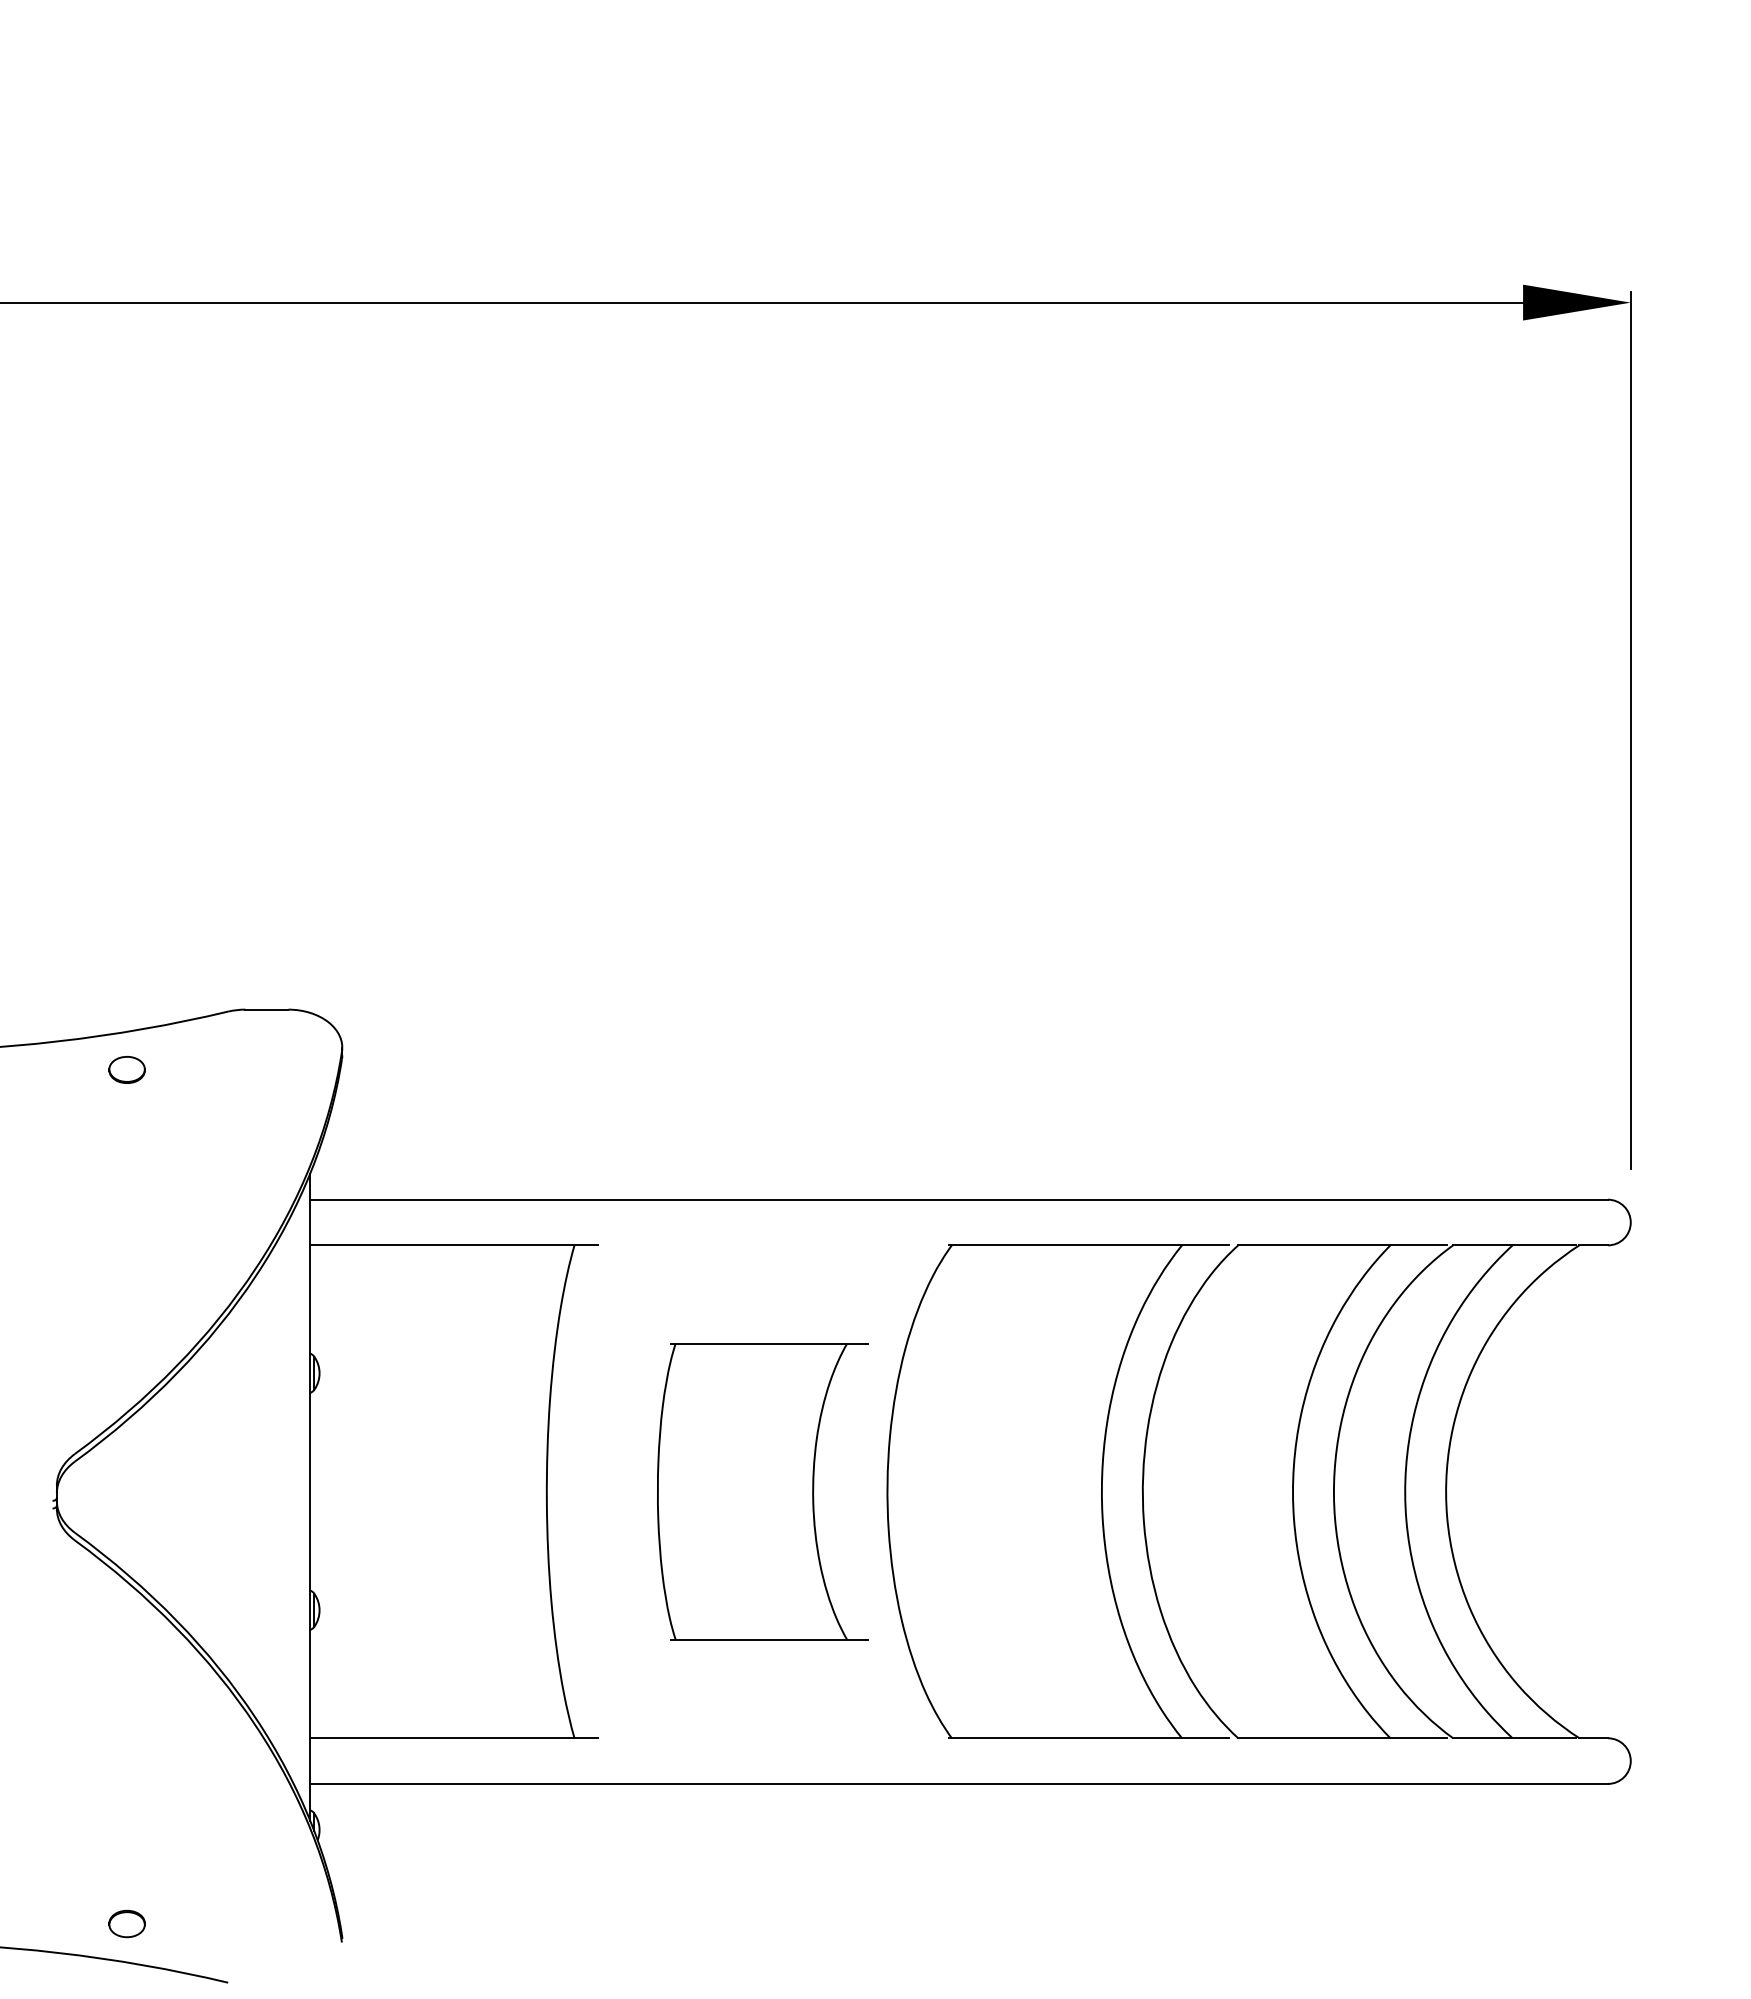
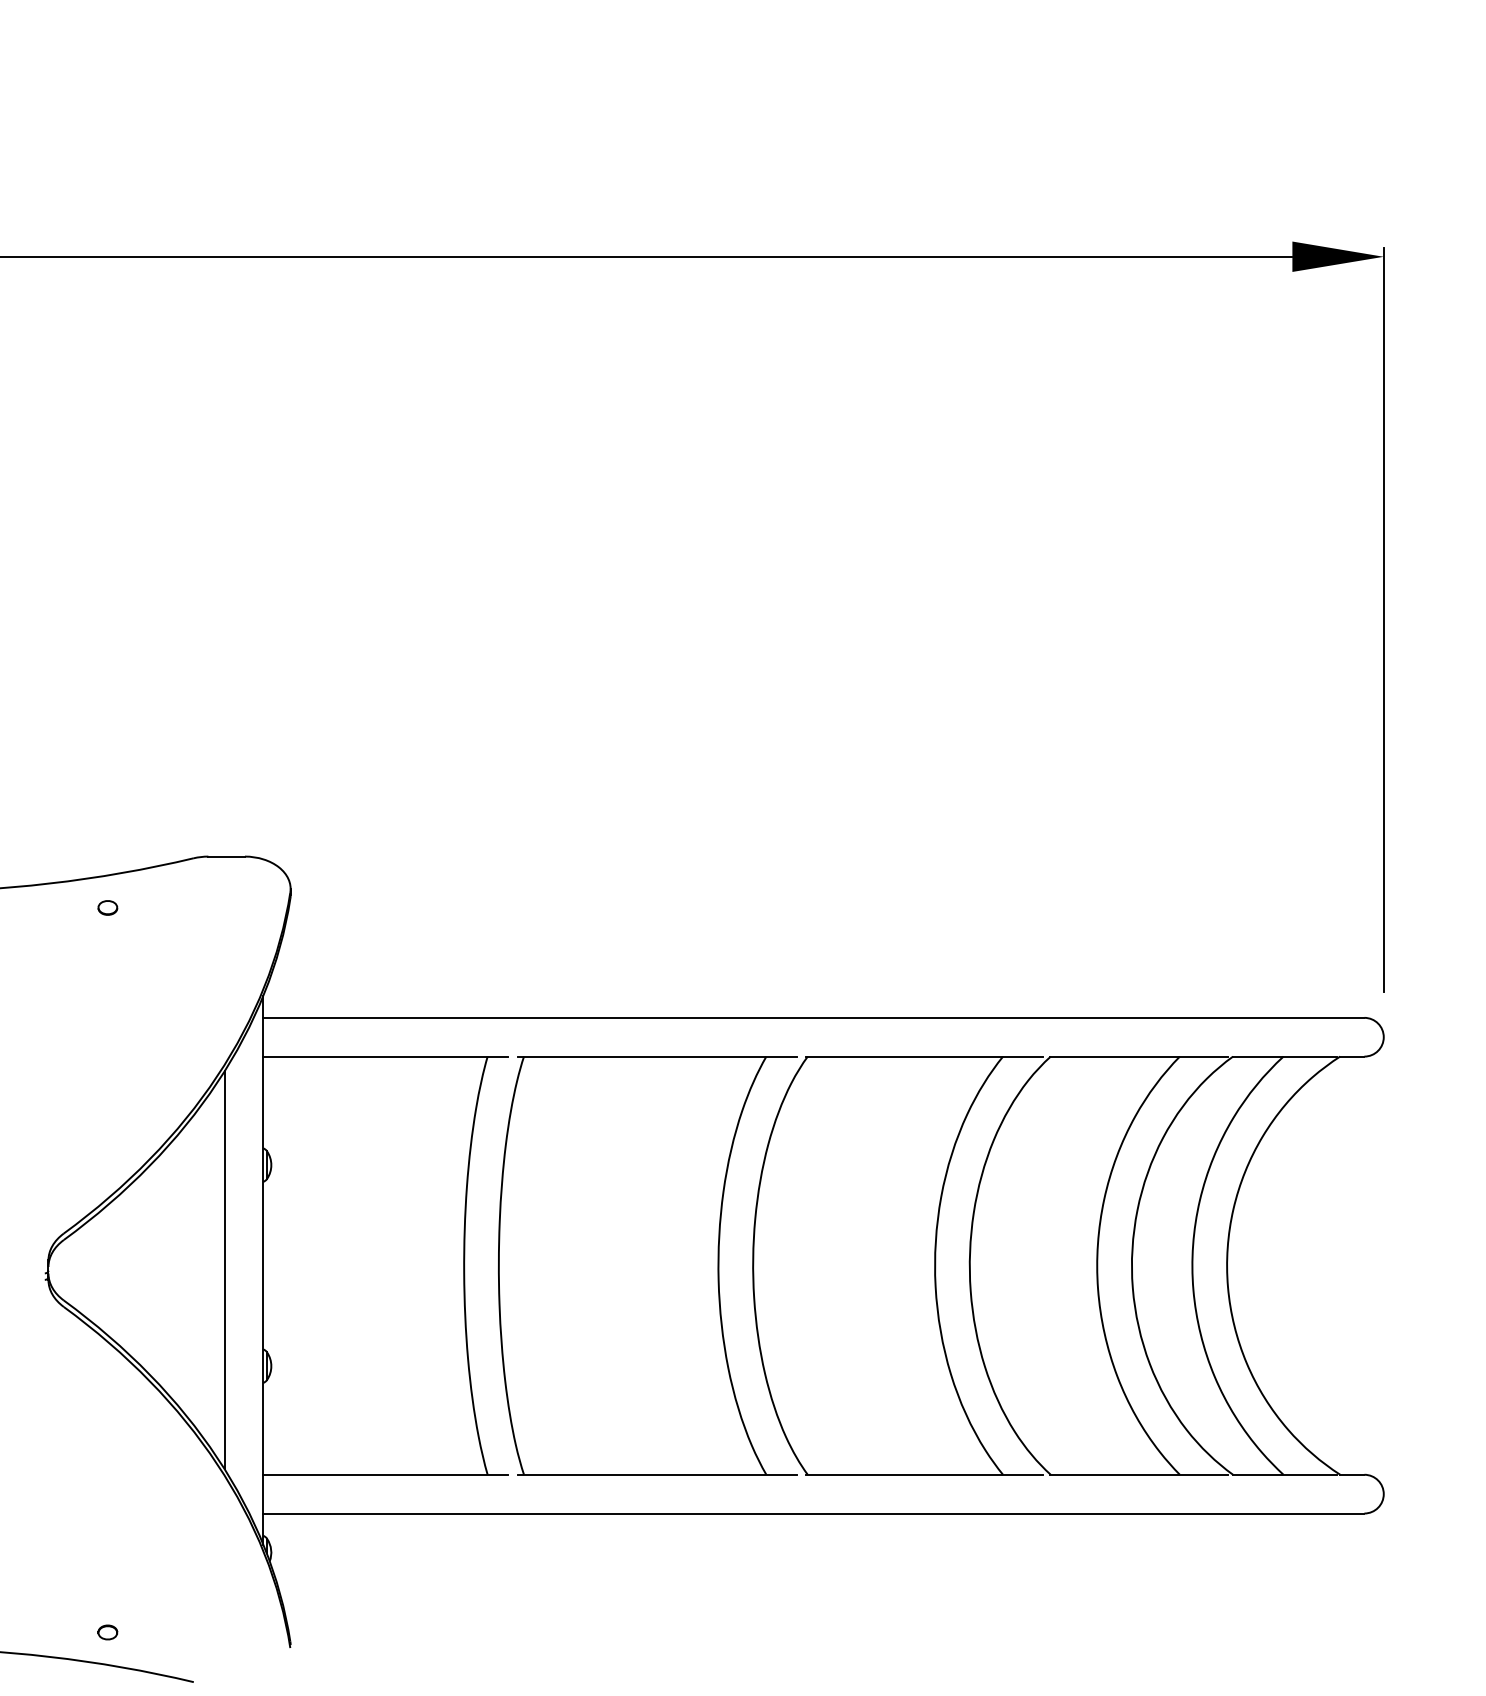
part: (126, 1070) -> (107, 908), size x0.62
part: (762, 1491) -> (647, 1265), size x1.67
line: (264, 1496) -> (224, 1269), added
part: (126, 1924) -> (107, 1632), size x0.62

